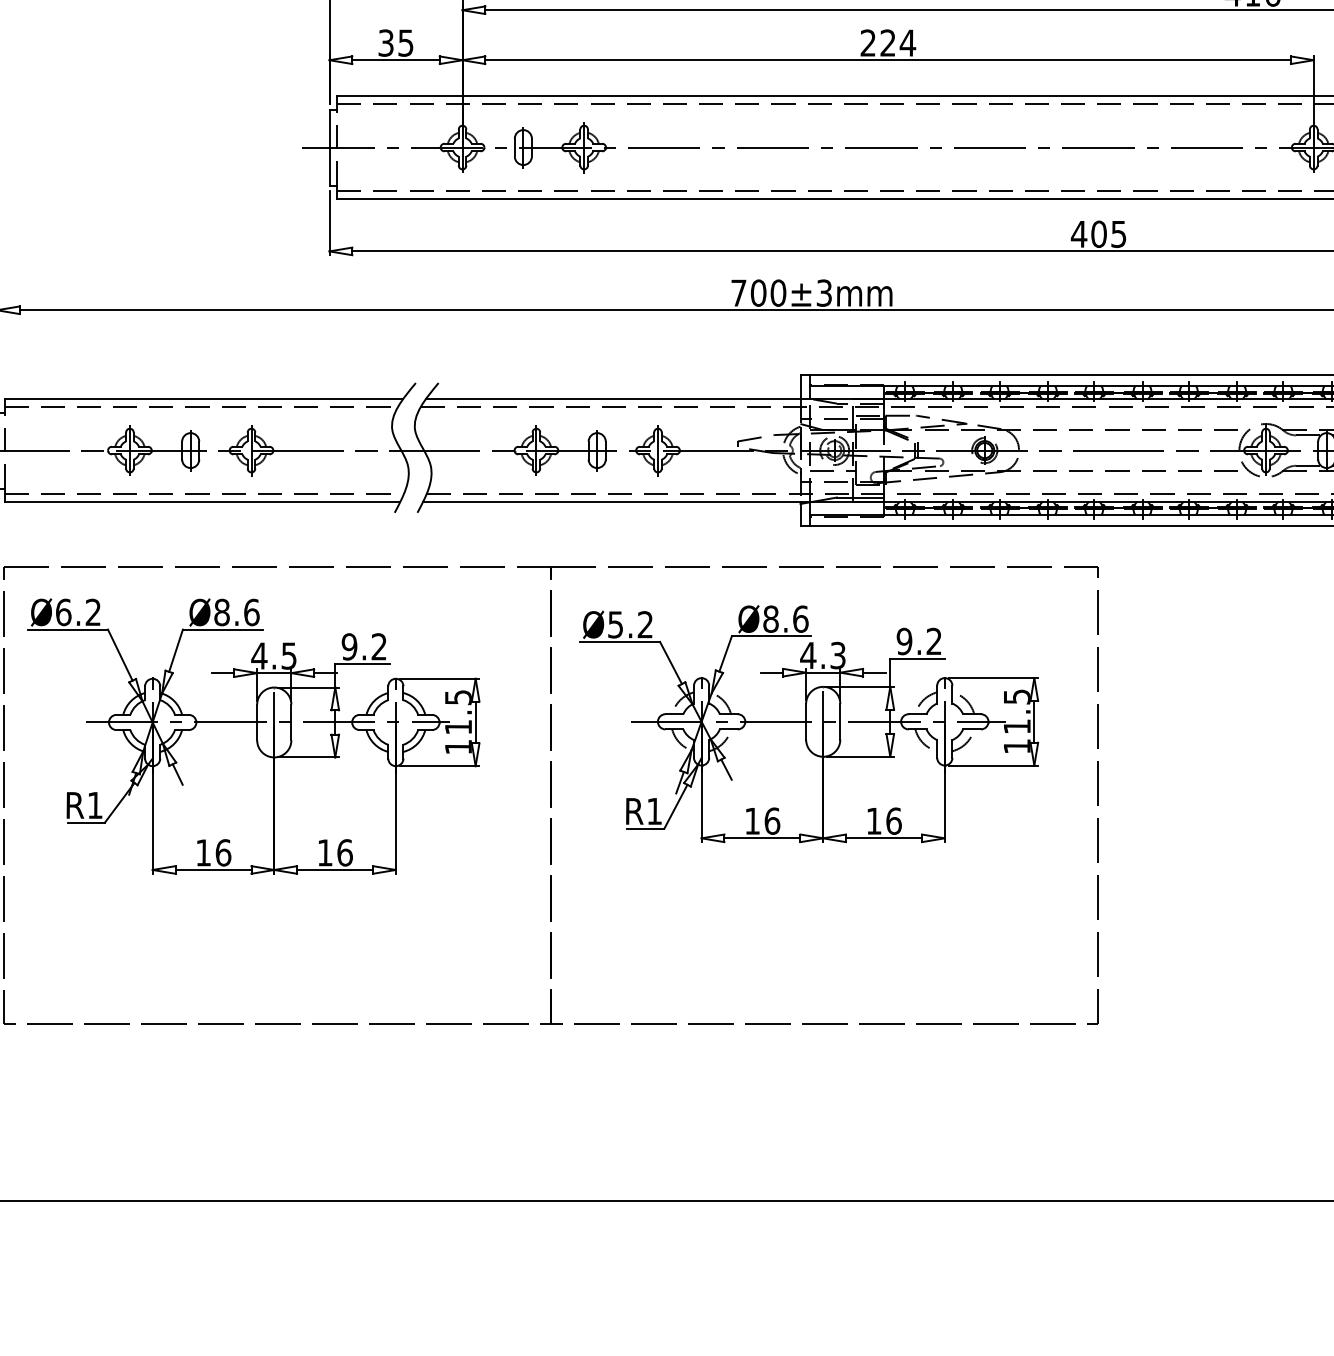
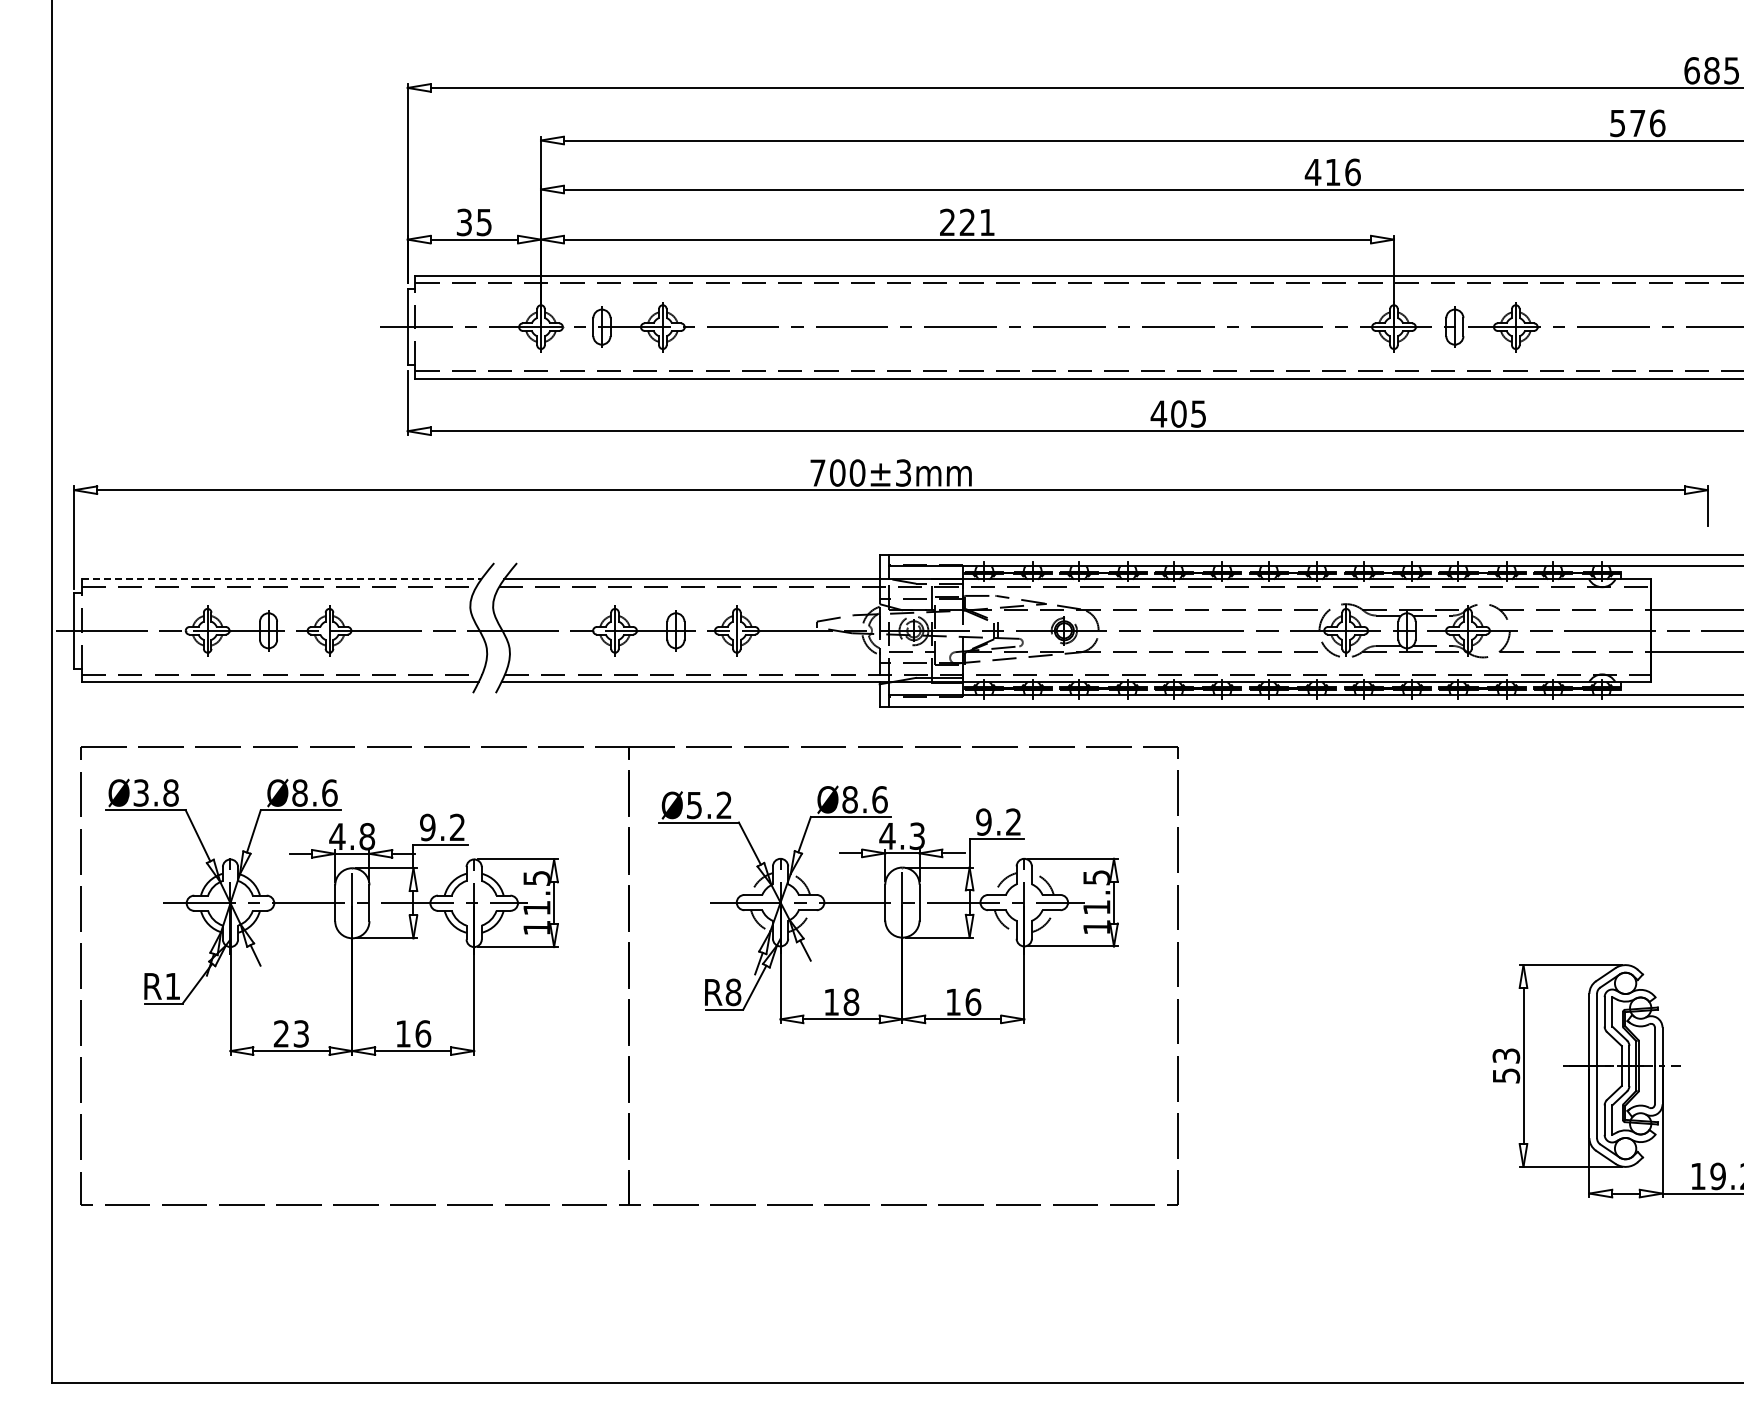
text: (908, 43) -> (987, 222), 224 -> 221
line: (203, 399) -> (281, 579), solid -> dashed
text: (77, 611) -> (155, 792), Ø6.2 -> Ø3.8
text: (289, 655) -> (367, 836), 4.5 -> 4.8
text: (654, 811) -> (733, 992), R1 -> R8
text: (772, 820) -> (851, 1001), 16 -> 18
text: (213, 852) -> (291, 1033), 16 -> 23

